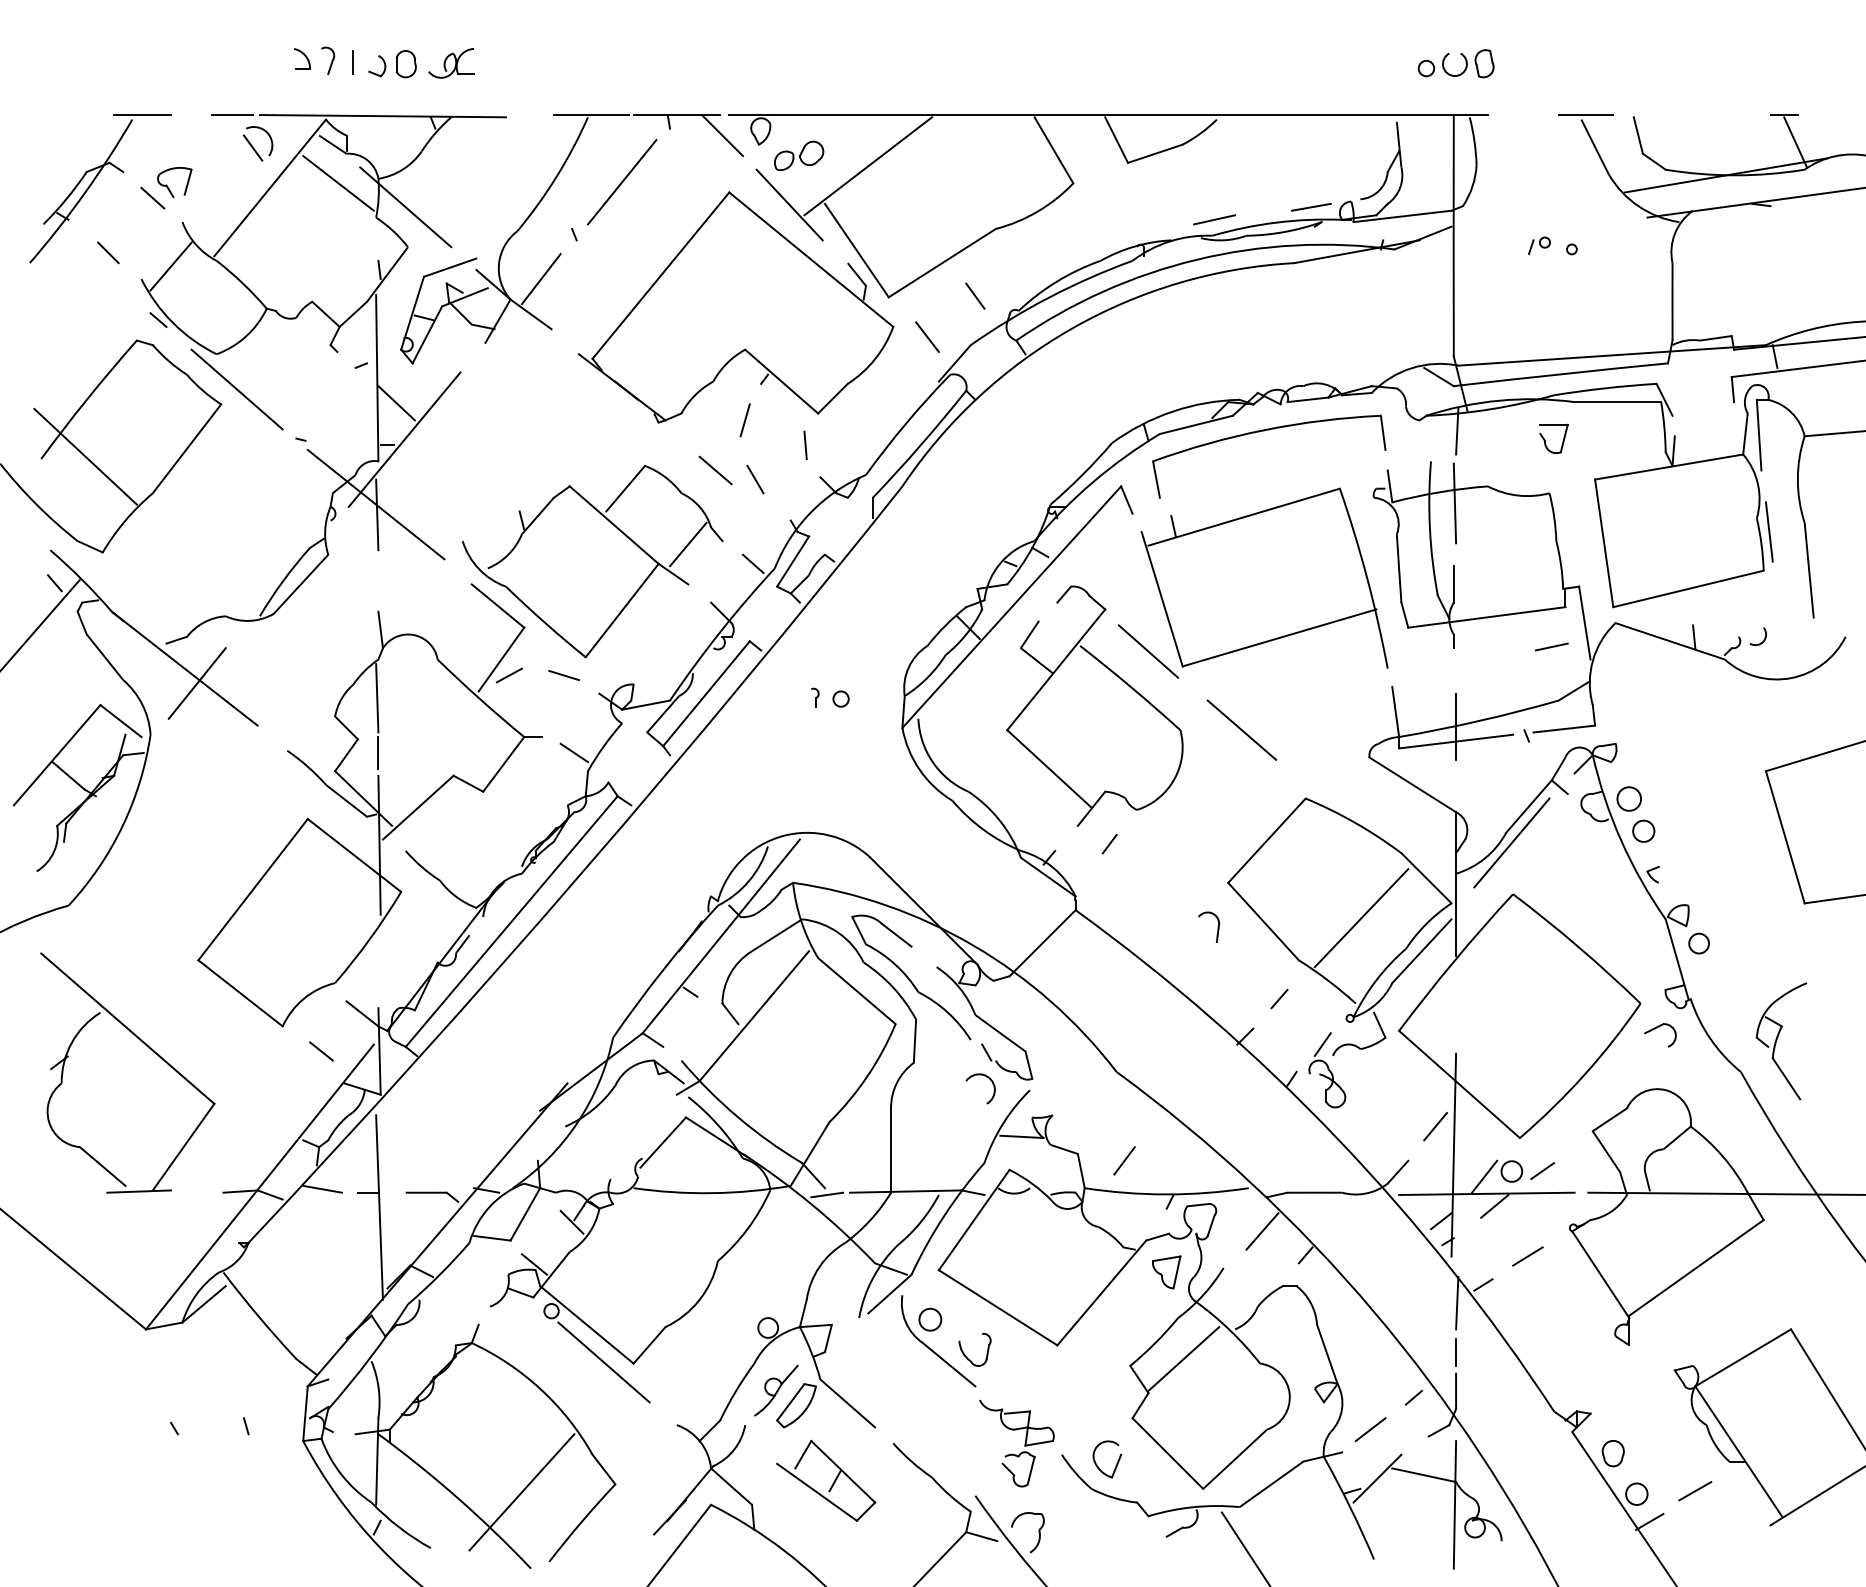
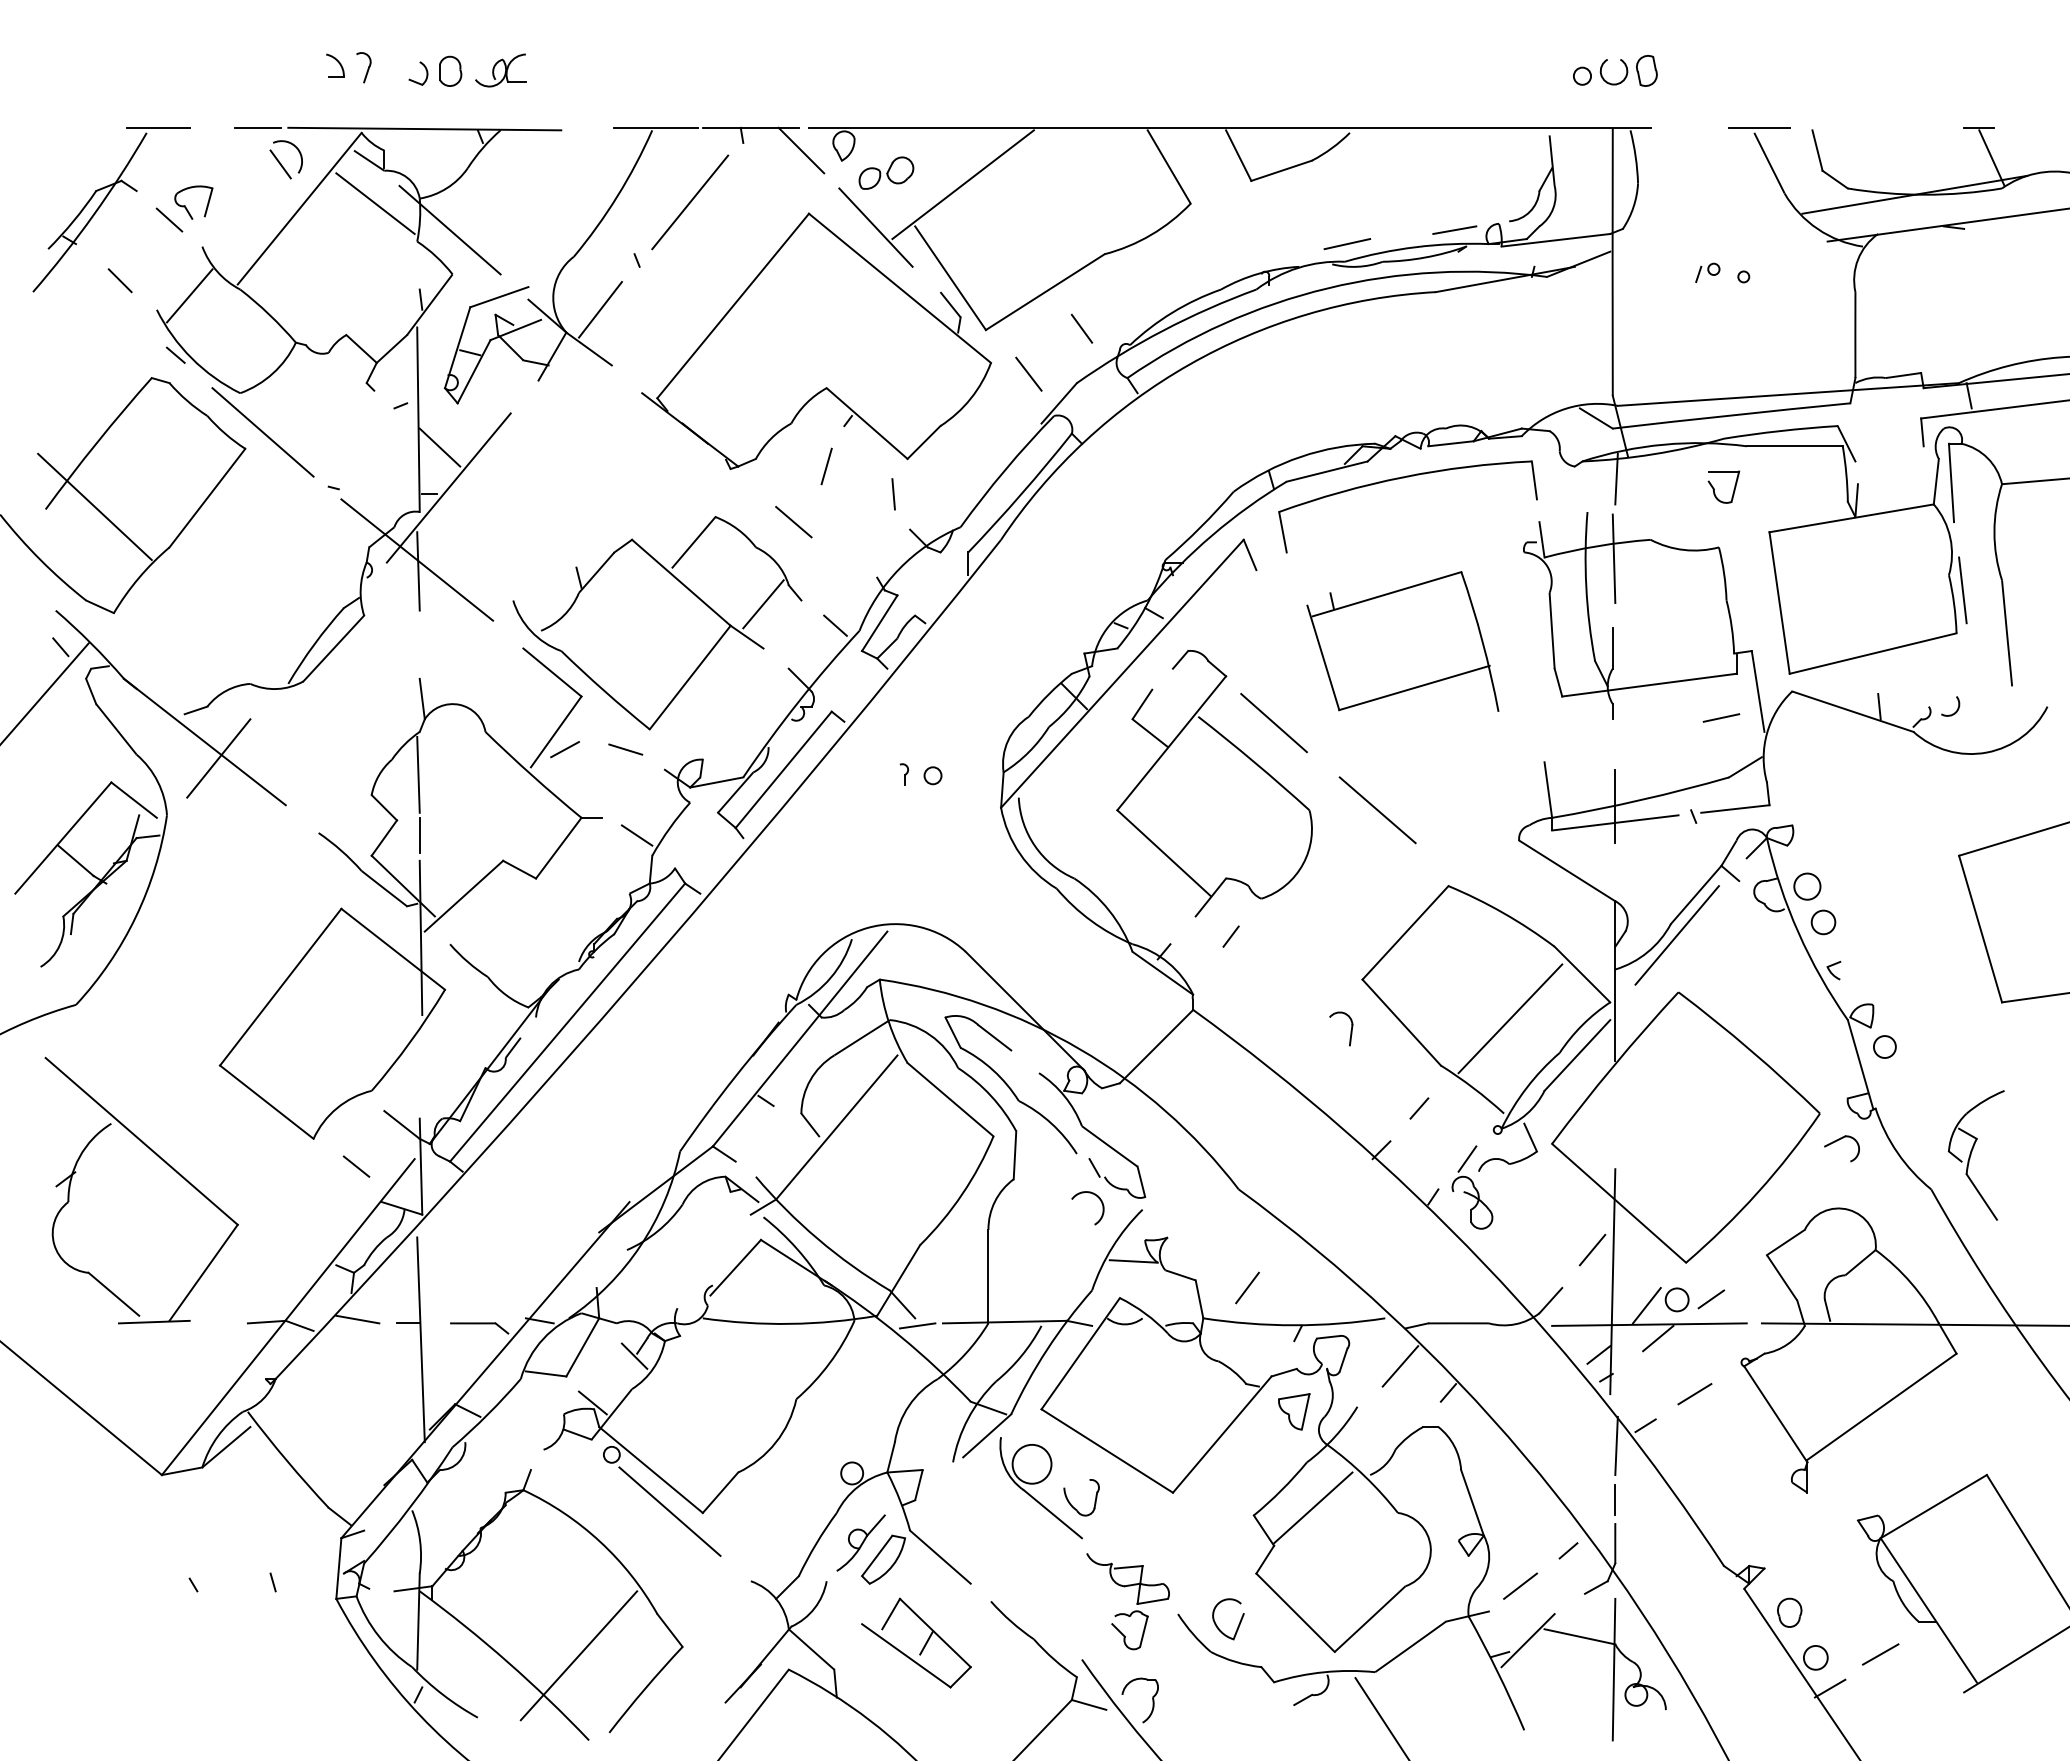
line: (352, 62) -> (391, 69), removed
line: (754, 479) -> (837, 532), removed
part: (1264, 578) -> (1402, 641), size x0.7
circle: (929, 1319) -> (1031, 1464), size x1.6

